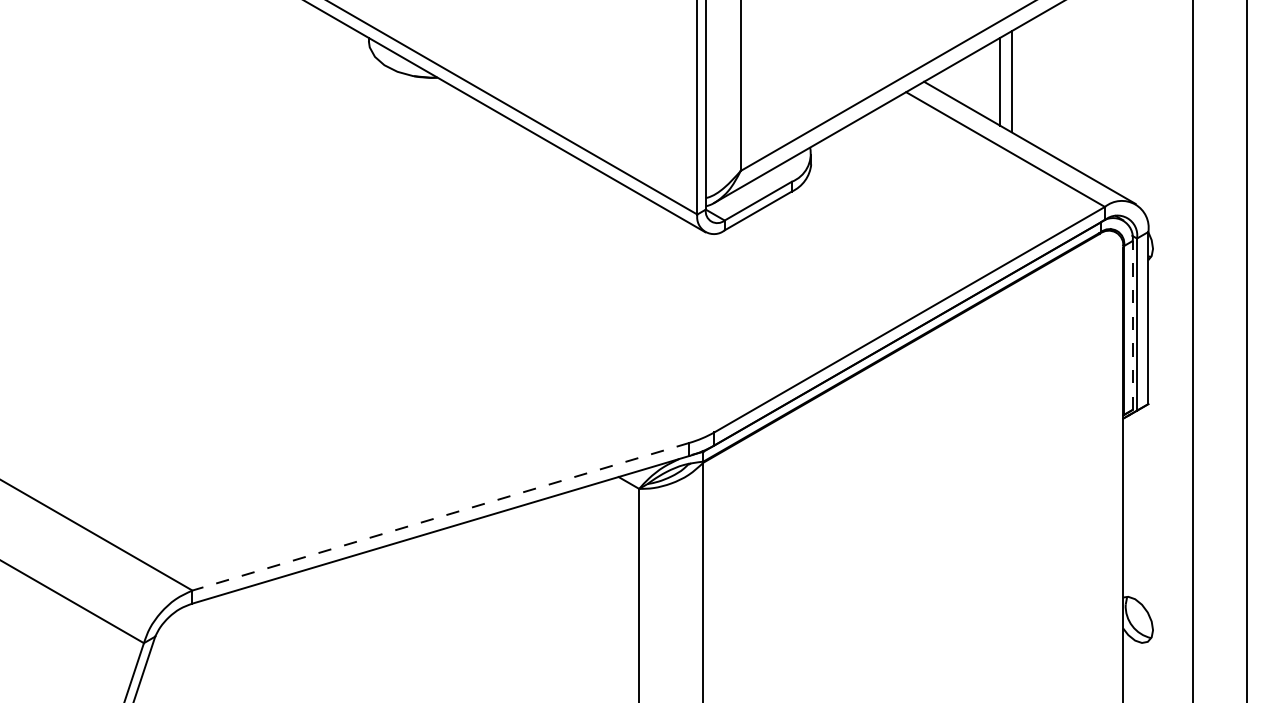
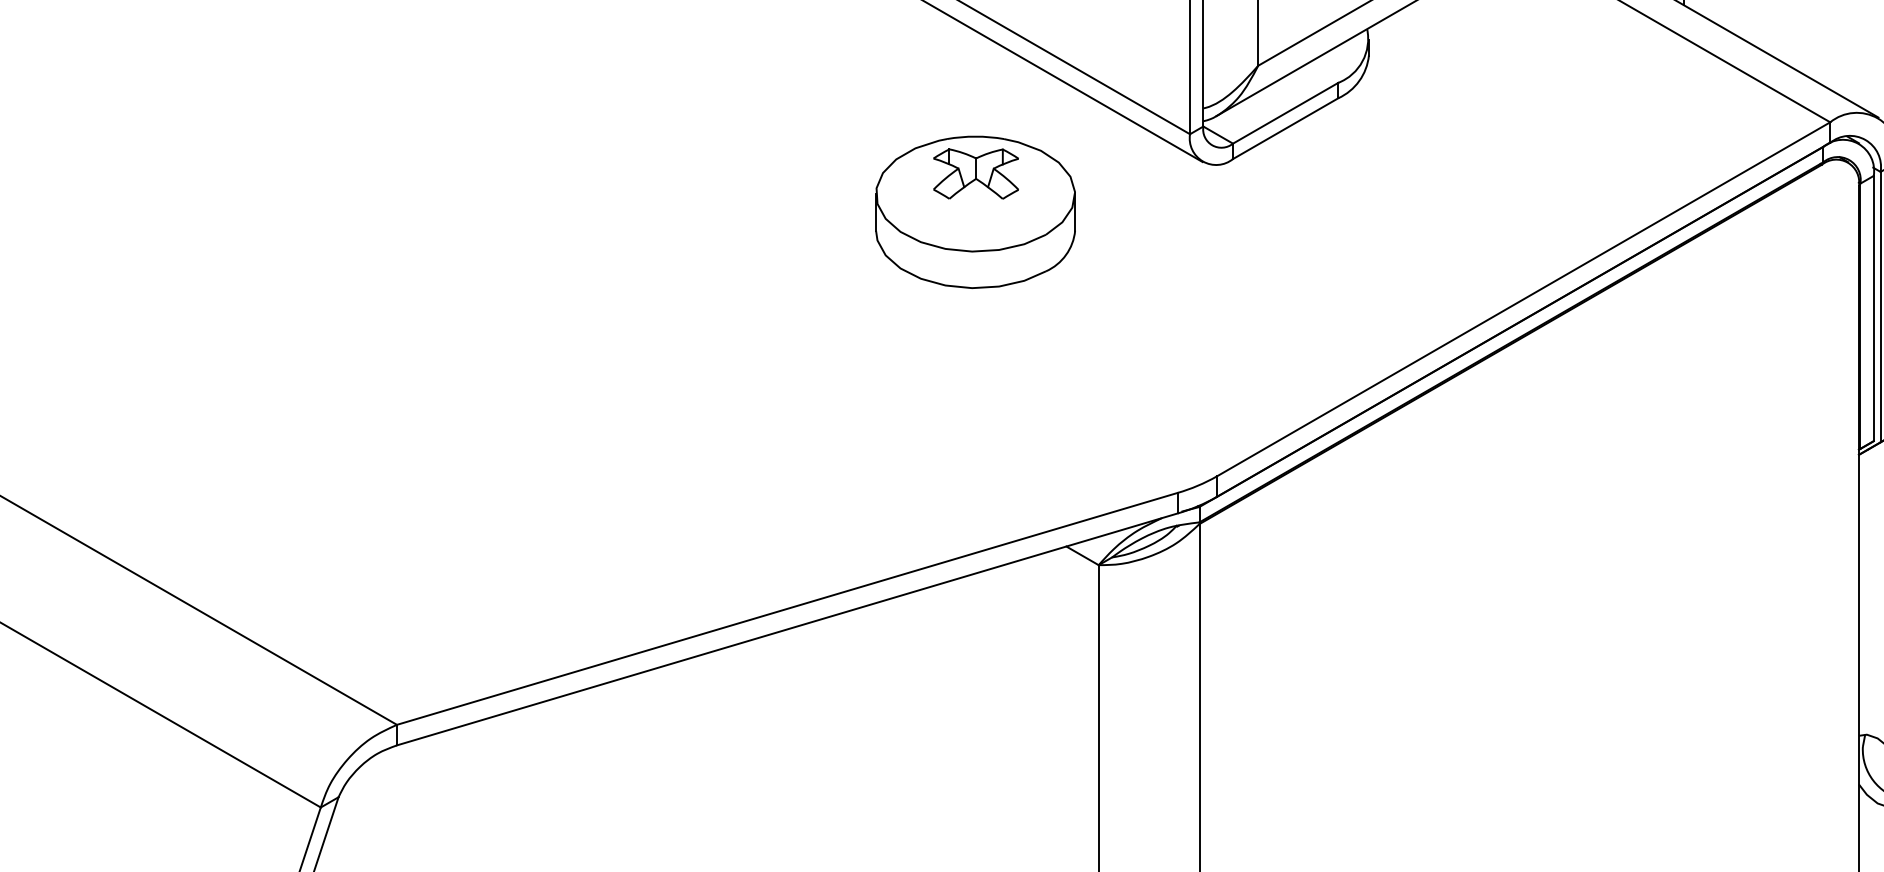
part: (560, 264) -> (975, 212), added
line: (1132, 325) -> (1873, 308), dashed -> solid
line: (440, 516) -> (786, 608), dashed -> solid

